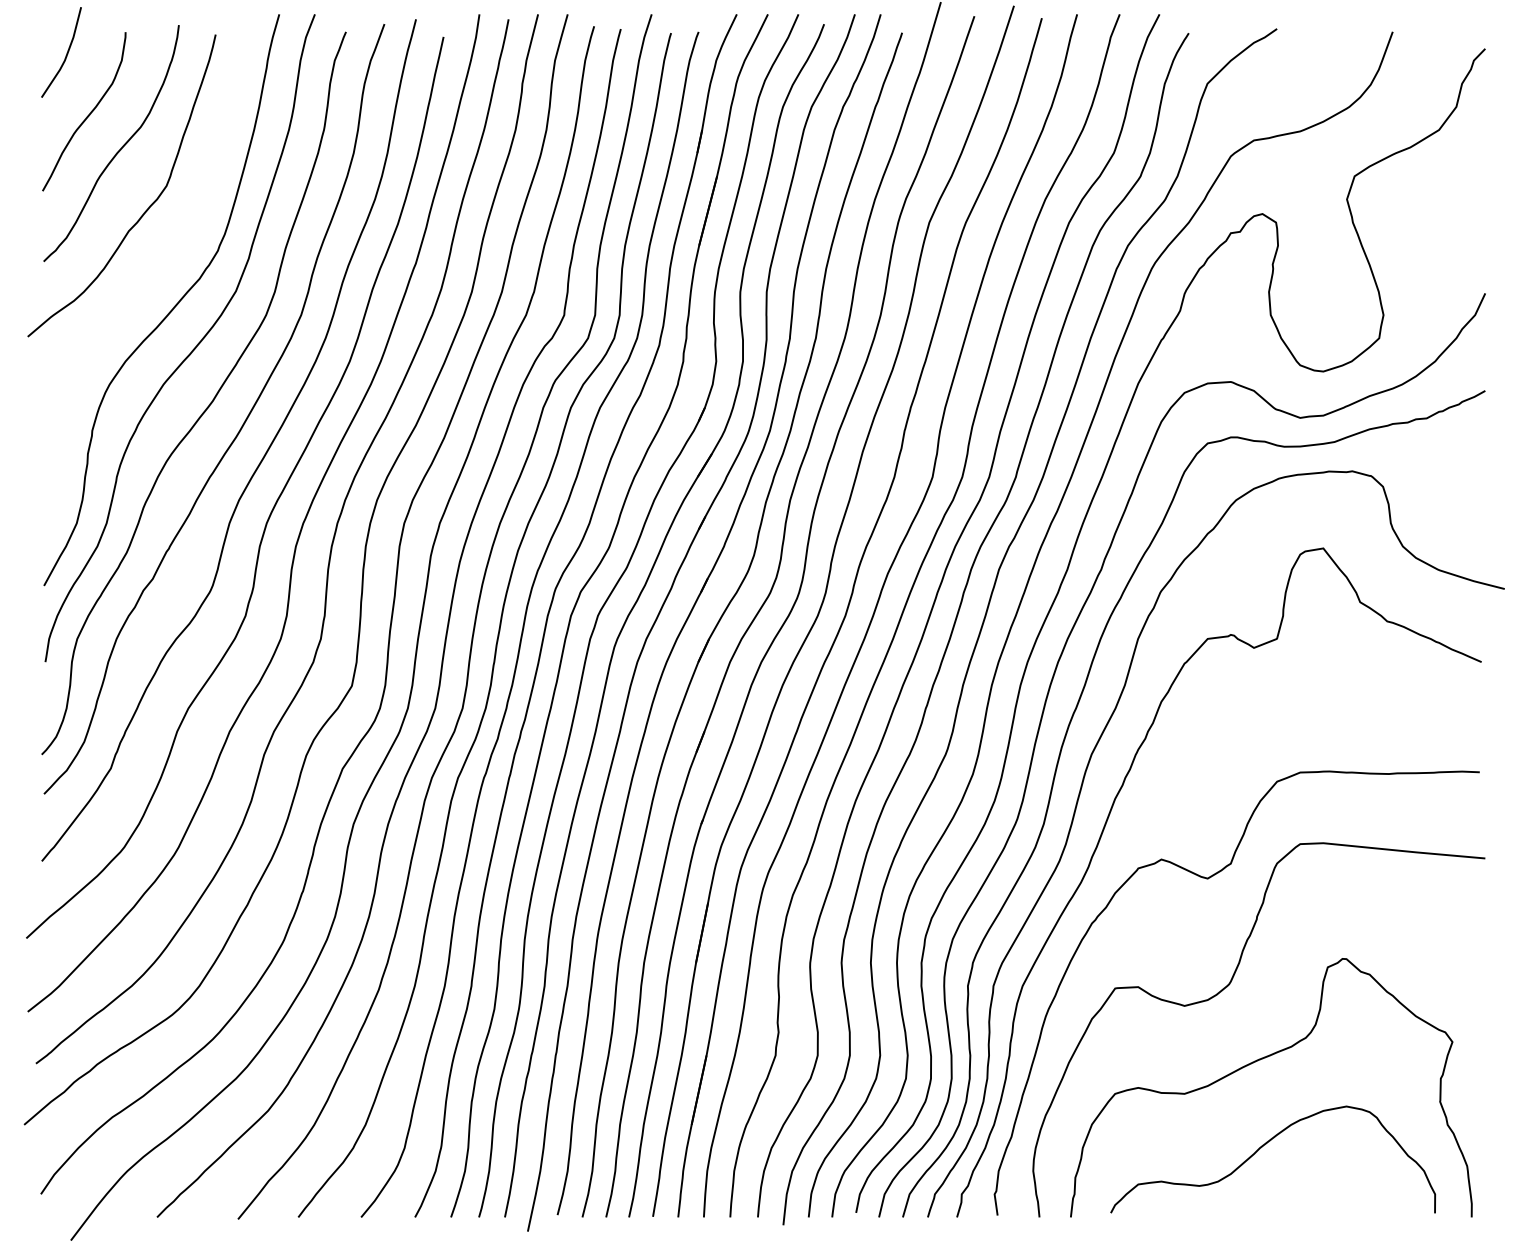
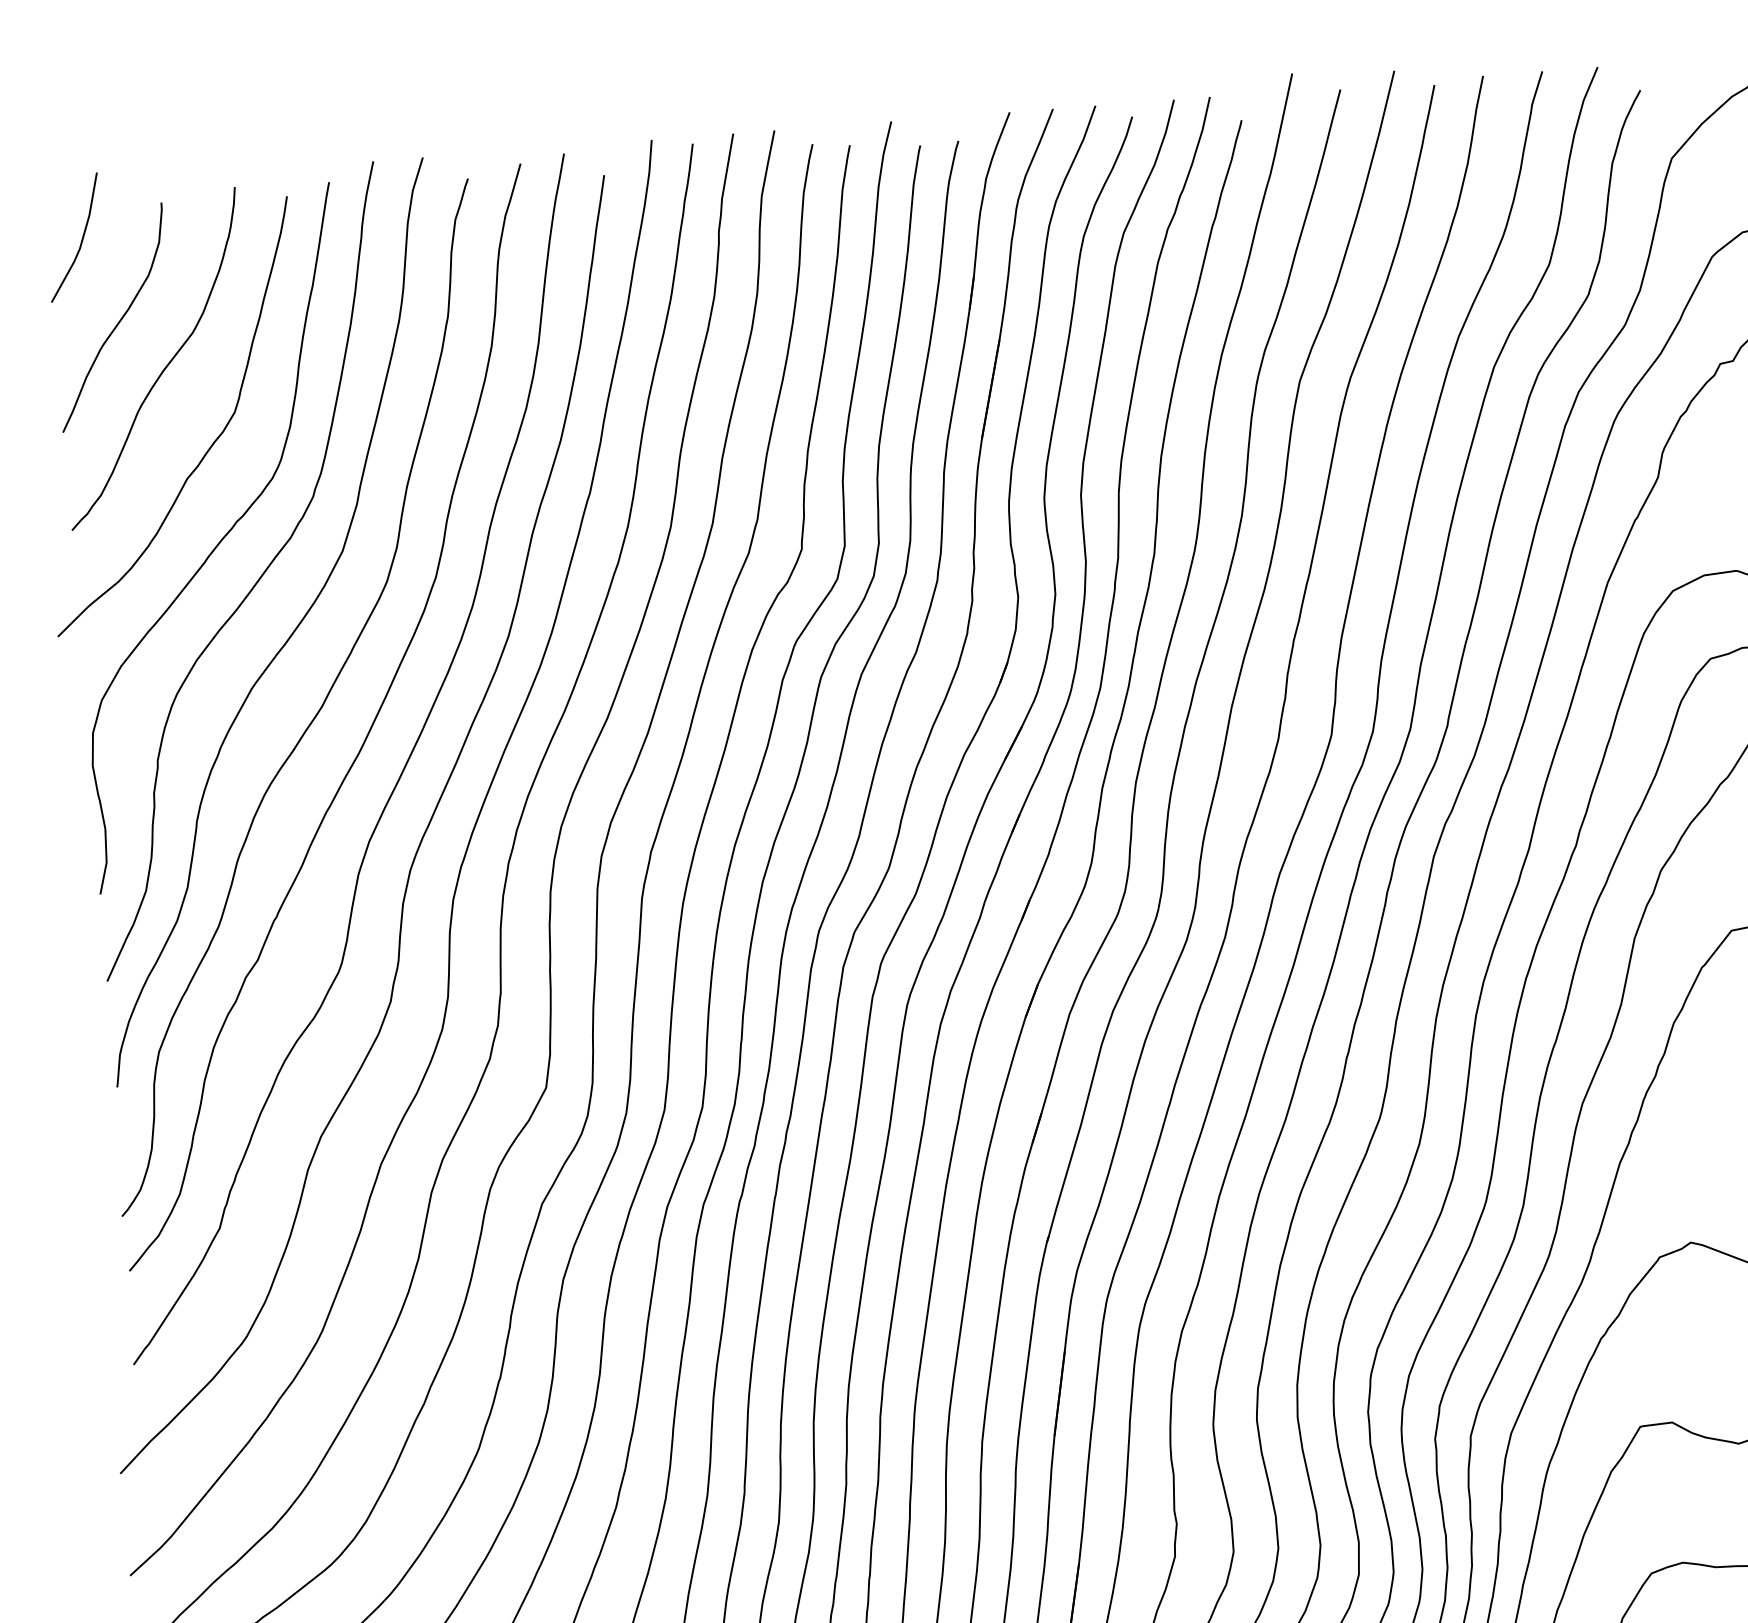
curve: (148, 277) -> (219, 541), added

